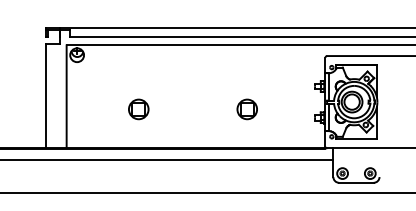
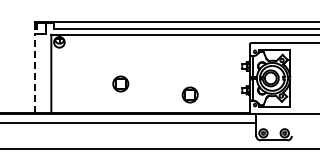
line: (46, 95) -> (35, 73), solid -> dashed
circle: (138, 108) -> (120, 83), moved
circle: (246, 108) -> (189, 94), moved

